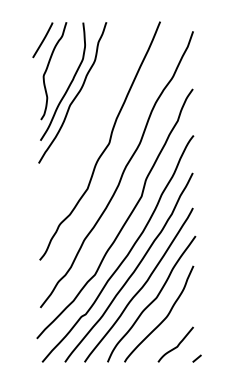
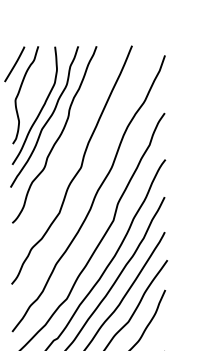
curve: (86, 112) -> (58, 136), added

